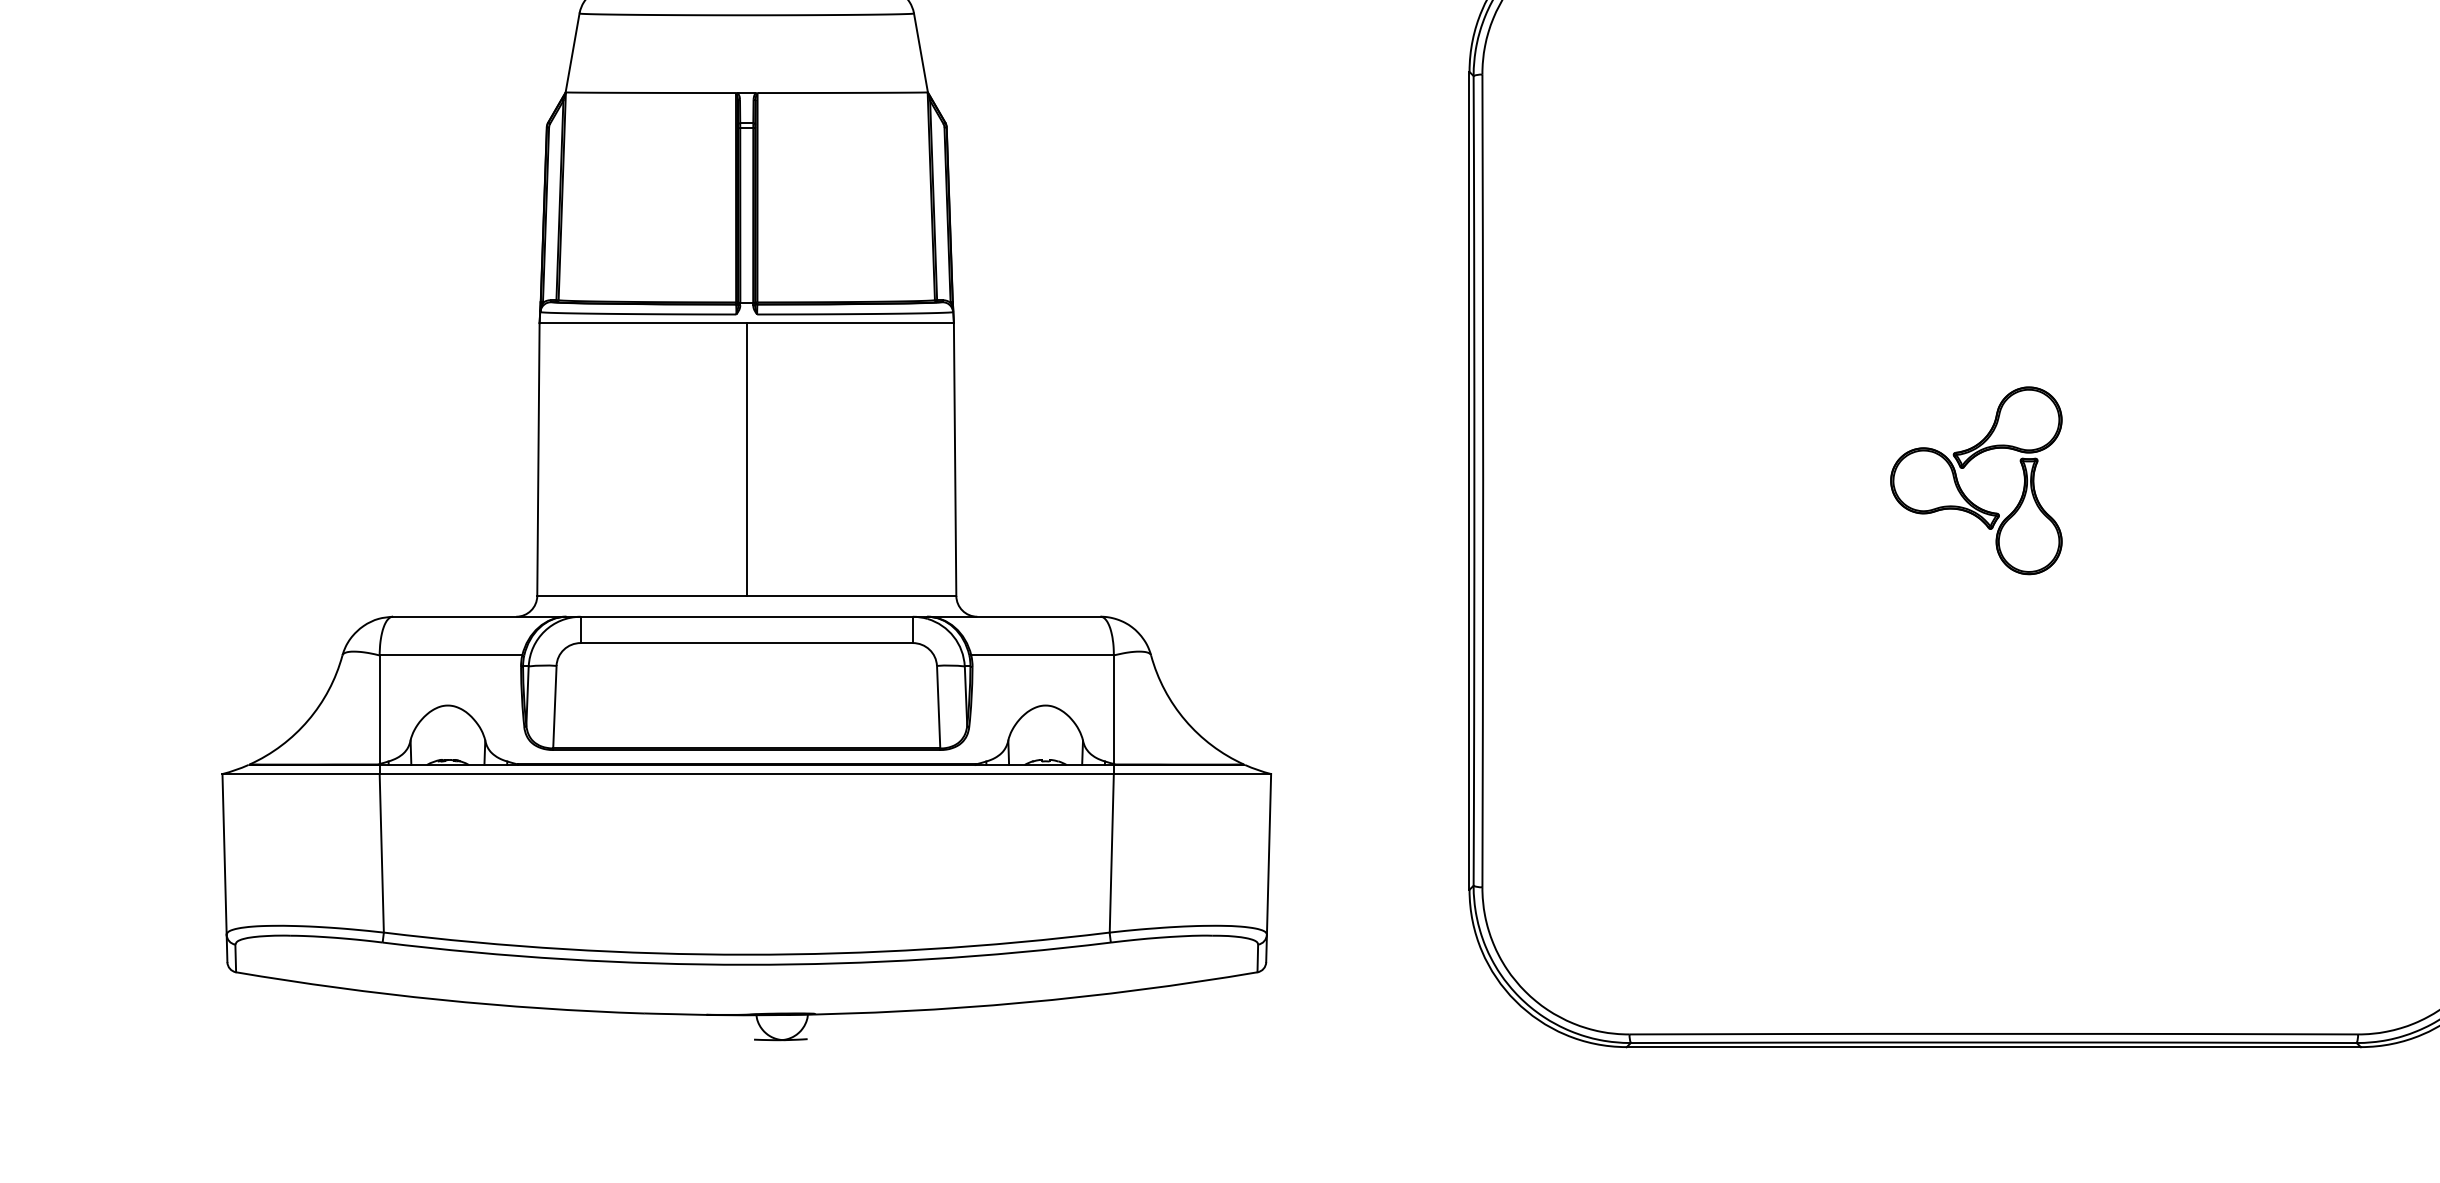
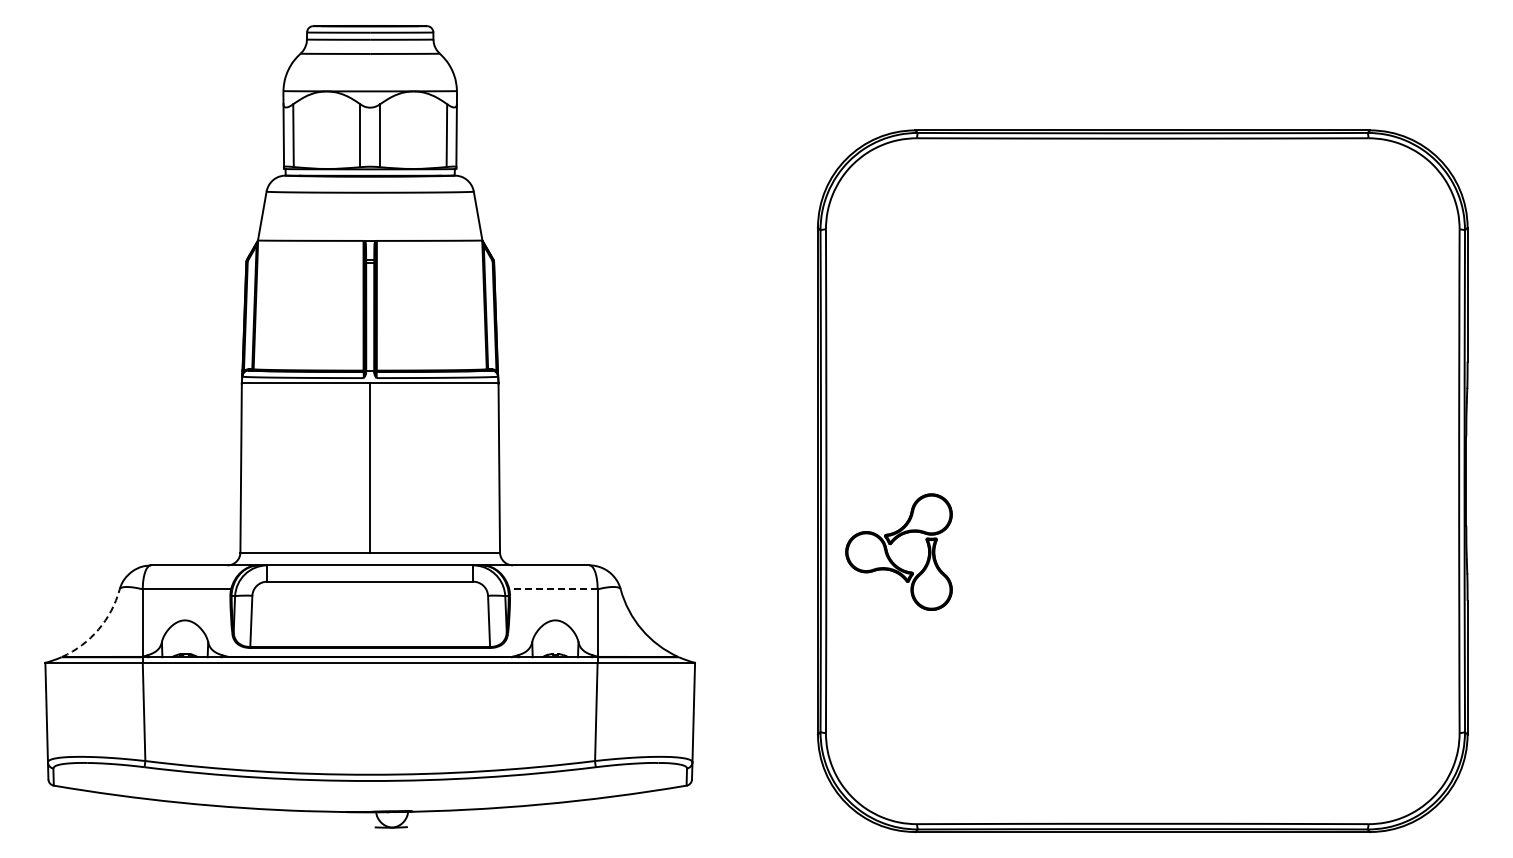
part: (1961, 486) -> (889, 555), moved
line: (1041, 655) -> (552, 589), solid -> dashed
arc: (308, 720) -> (98, 629), solid -> dashed

